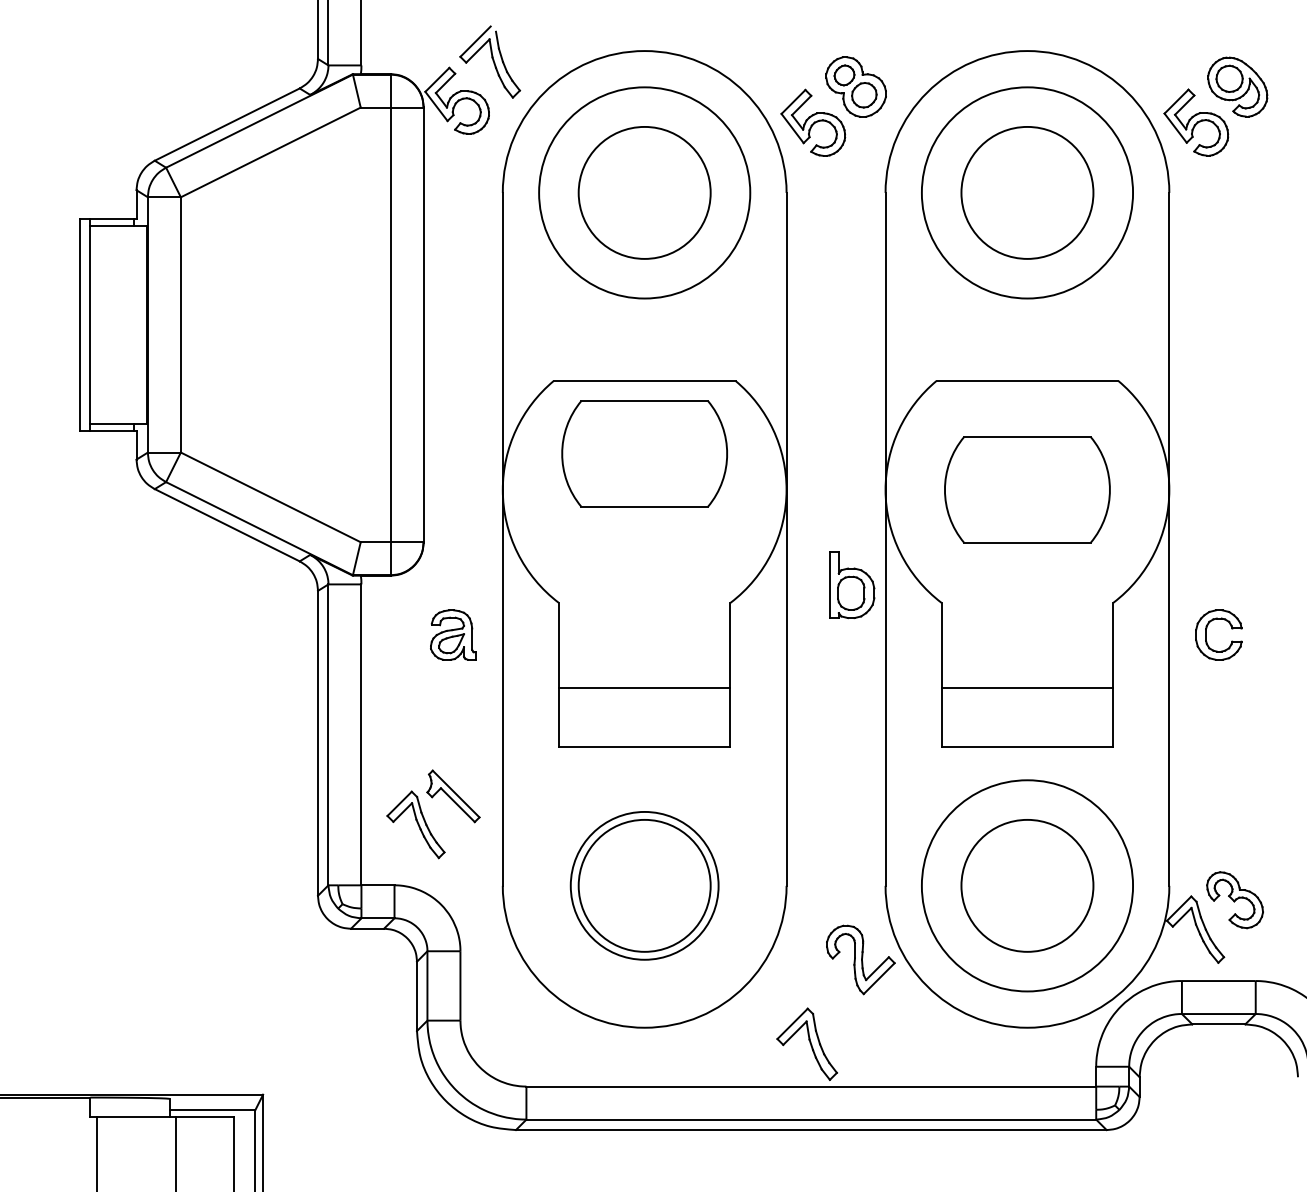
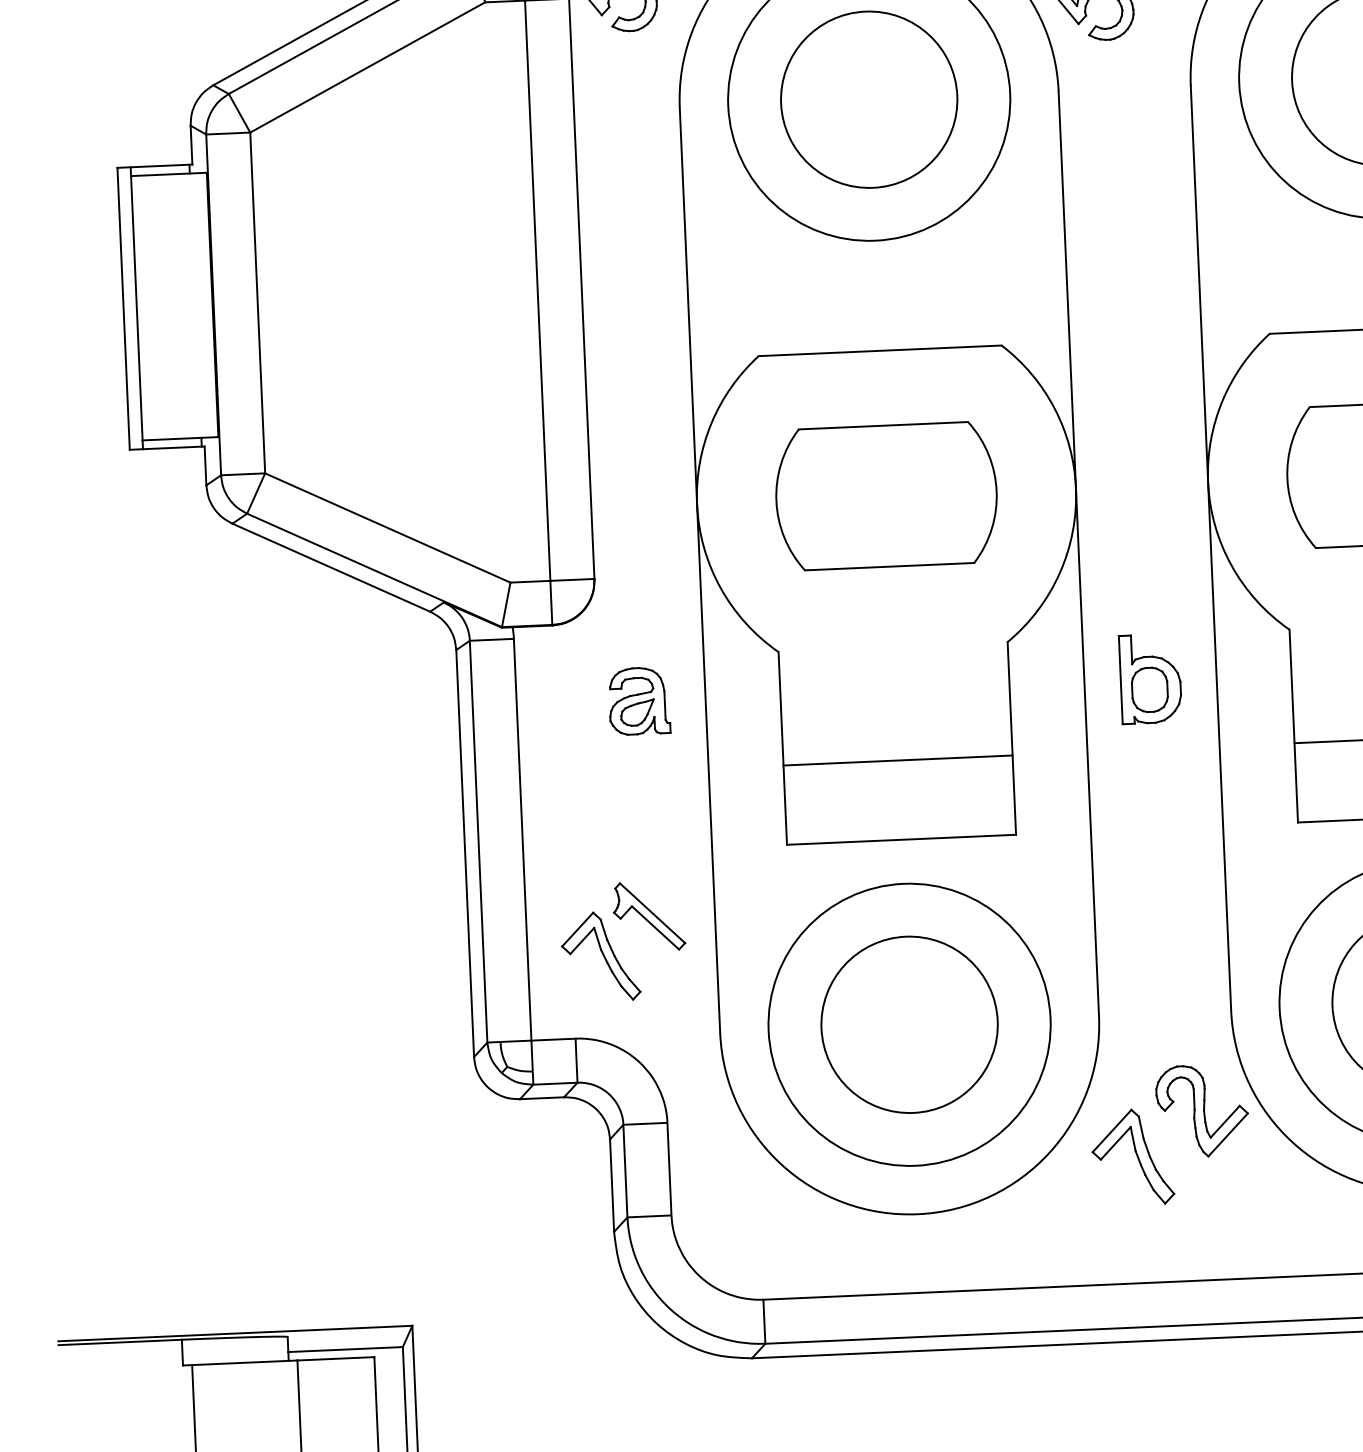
part: (644, 453) -> (886, 495), moved
part: (852, 585) -> (1151, 679), moved
circle: (644, 885) -> (909, 1024), size x1.43
part: (806, 1043) -> (1131, 1156), moved

